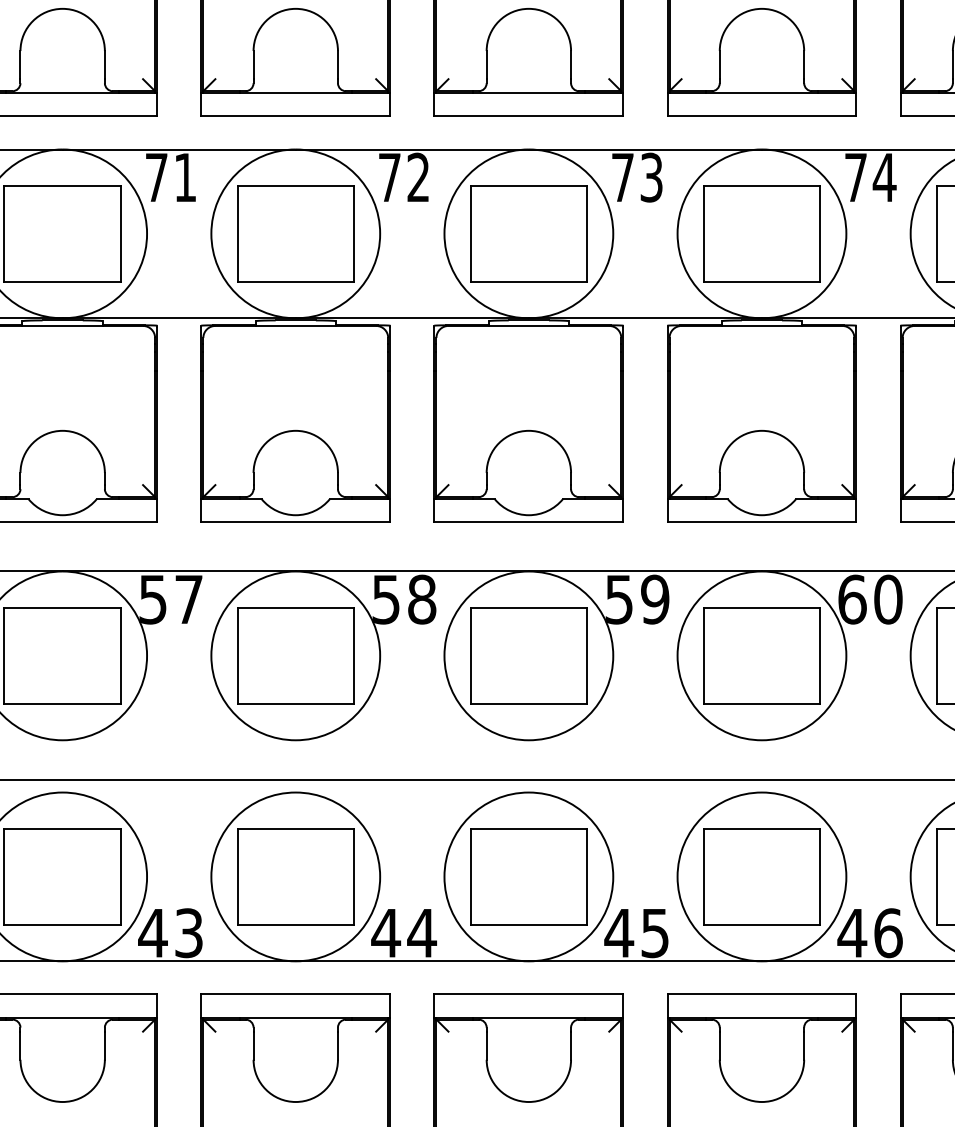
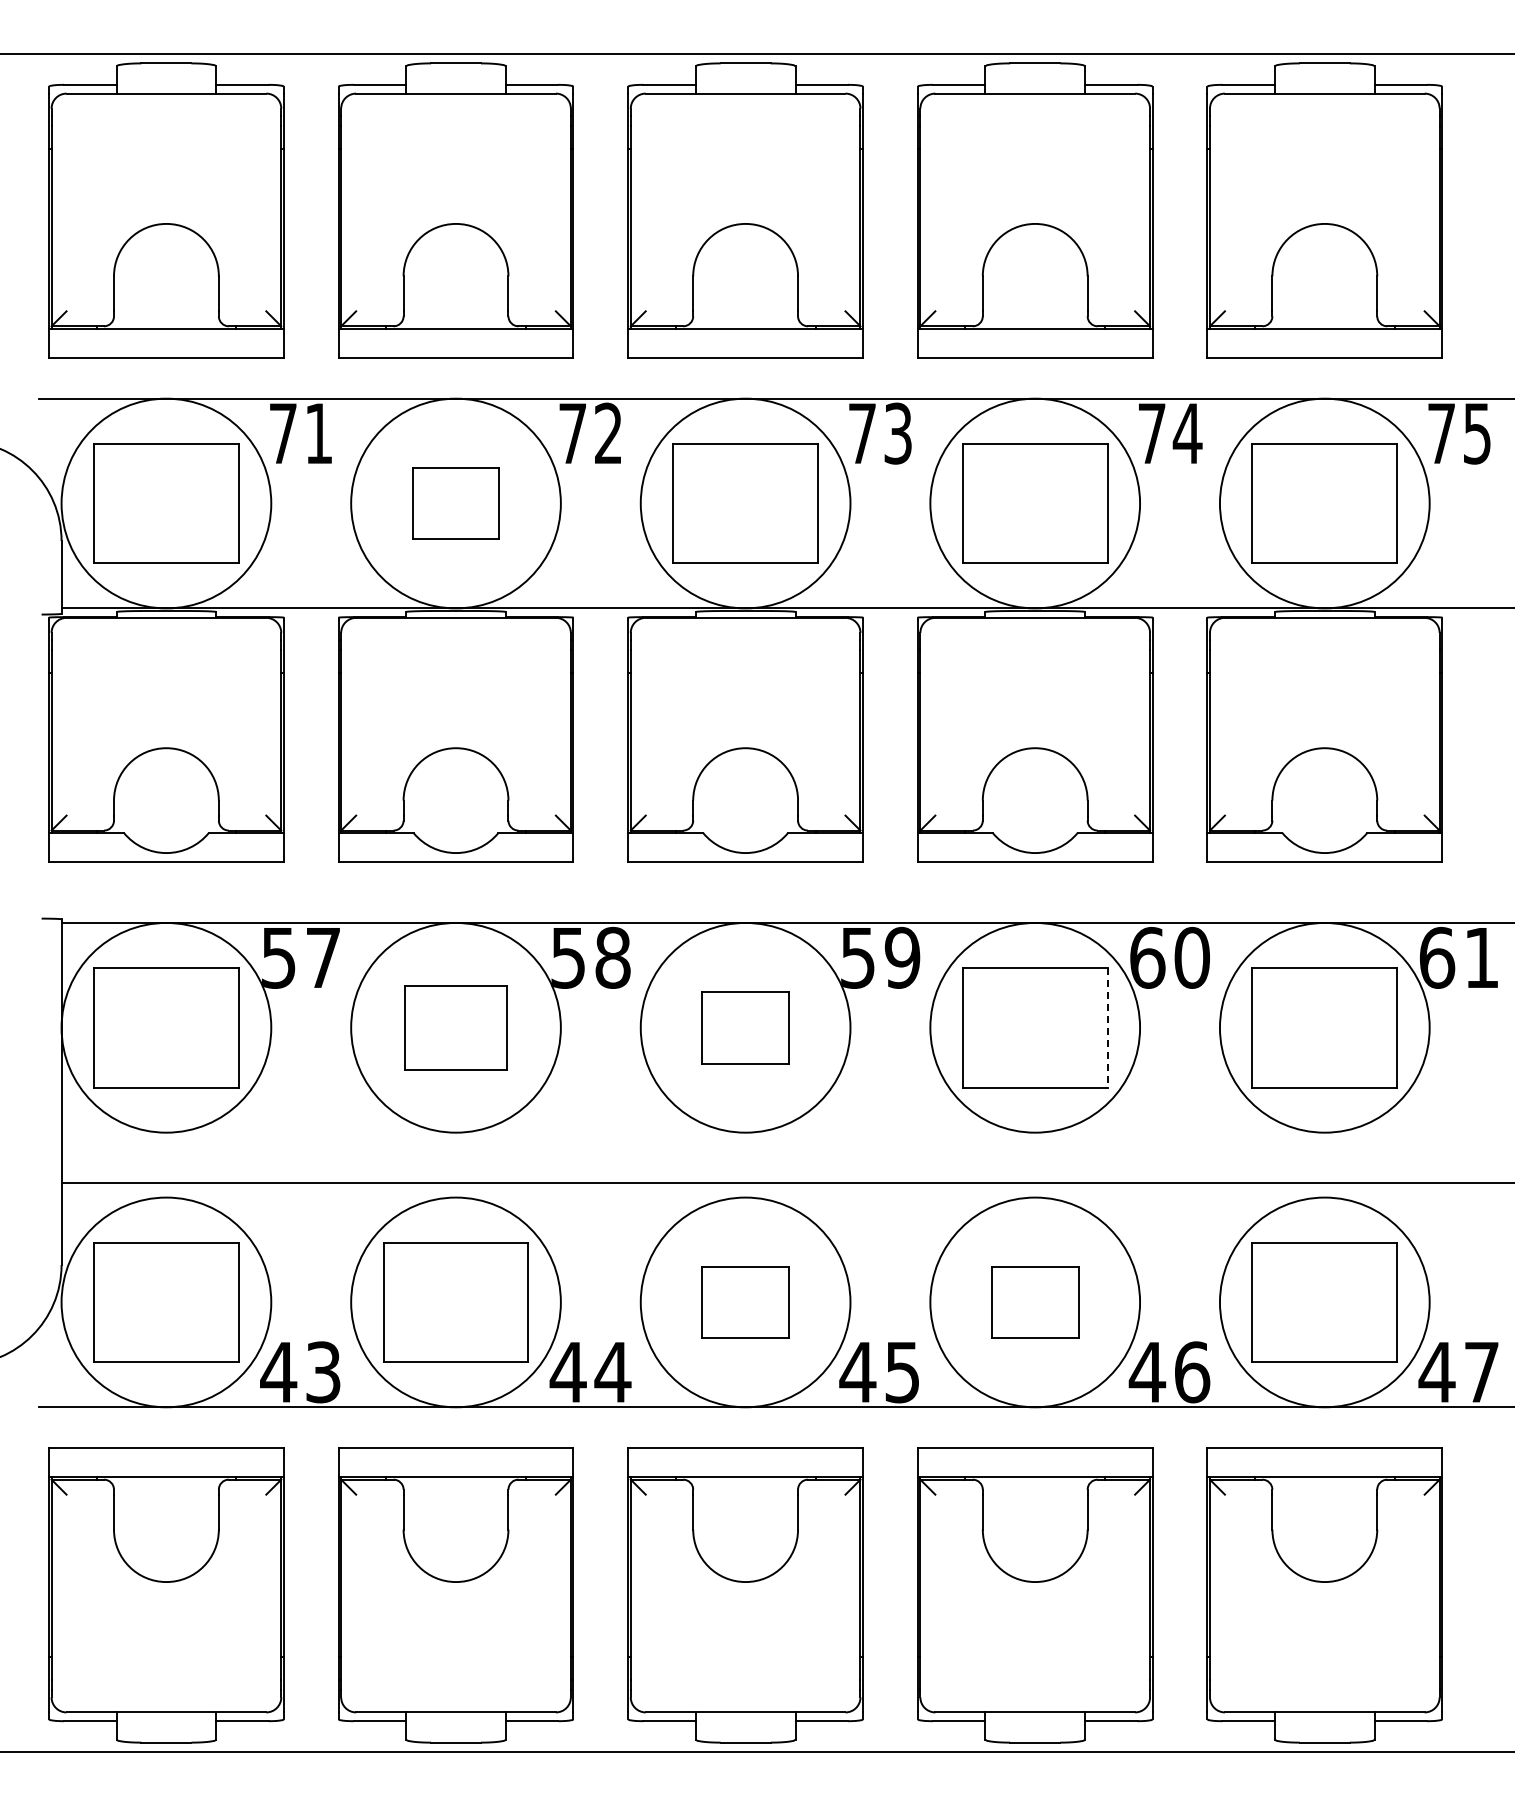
part: (295, 233) -> (455, 503), size x0.6
part: (295, 655) -> (455, 1027), size x0.7
part: (528, 655) -> (745, 1027), size x0.6
line: (820, 655) -> (1107, 1027), solid -> dashed
part: (528, 876) -> (745, 1302), size x0.6
part: (762, 876) -> (1035, 1302), size x0.6

